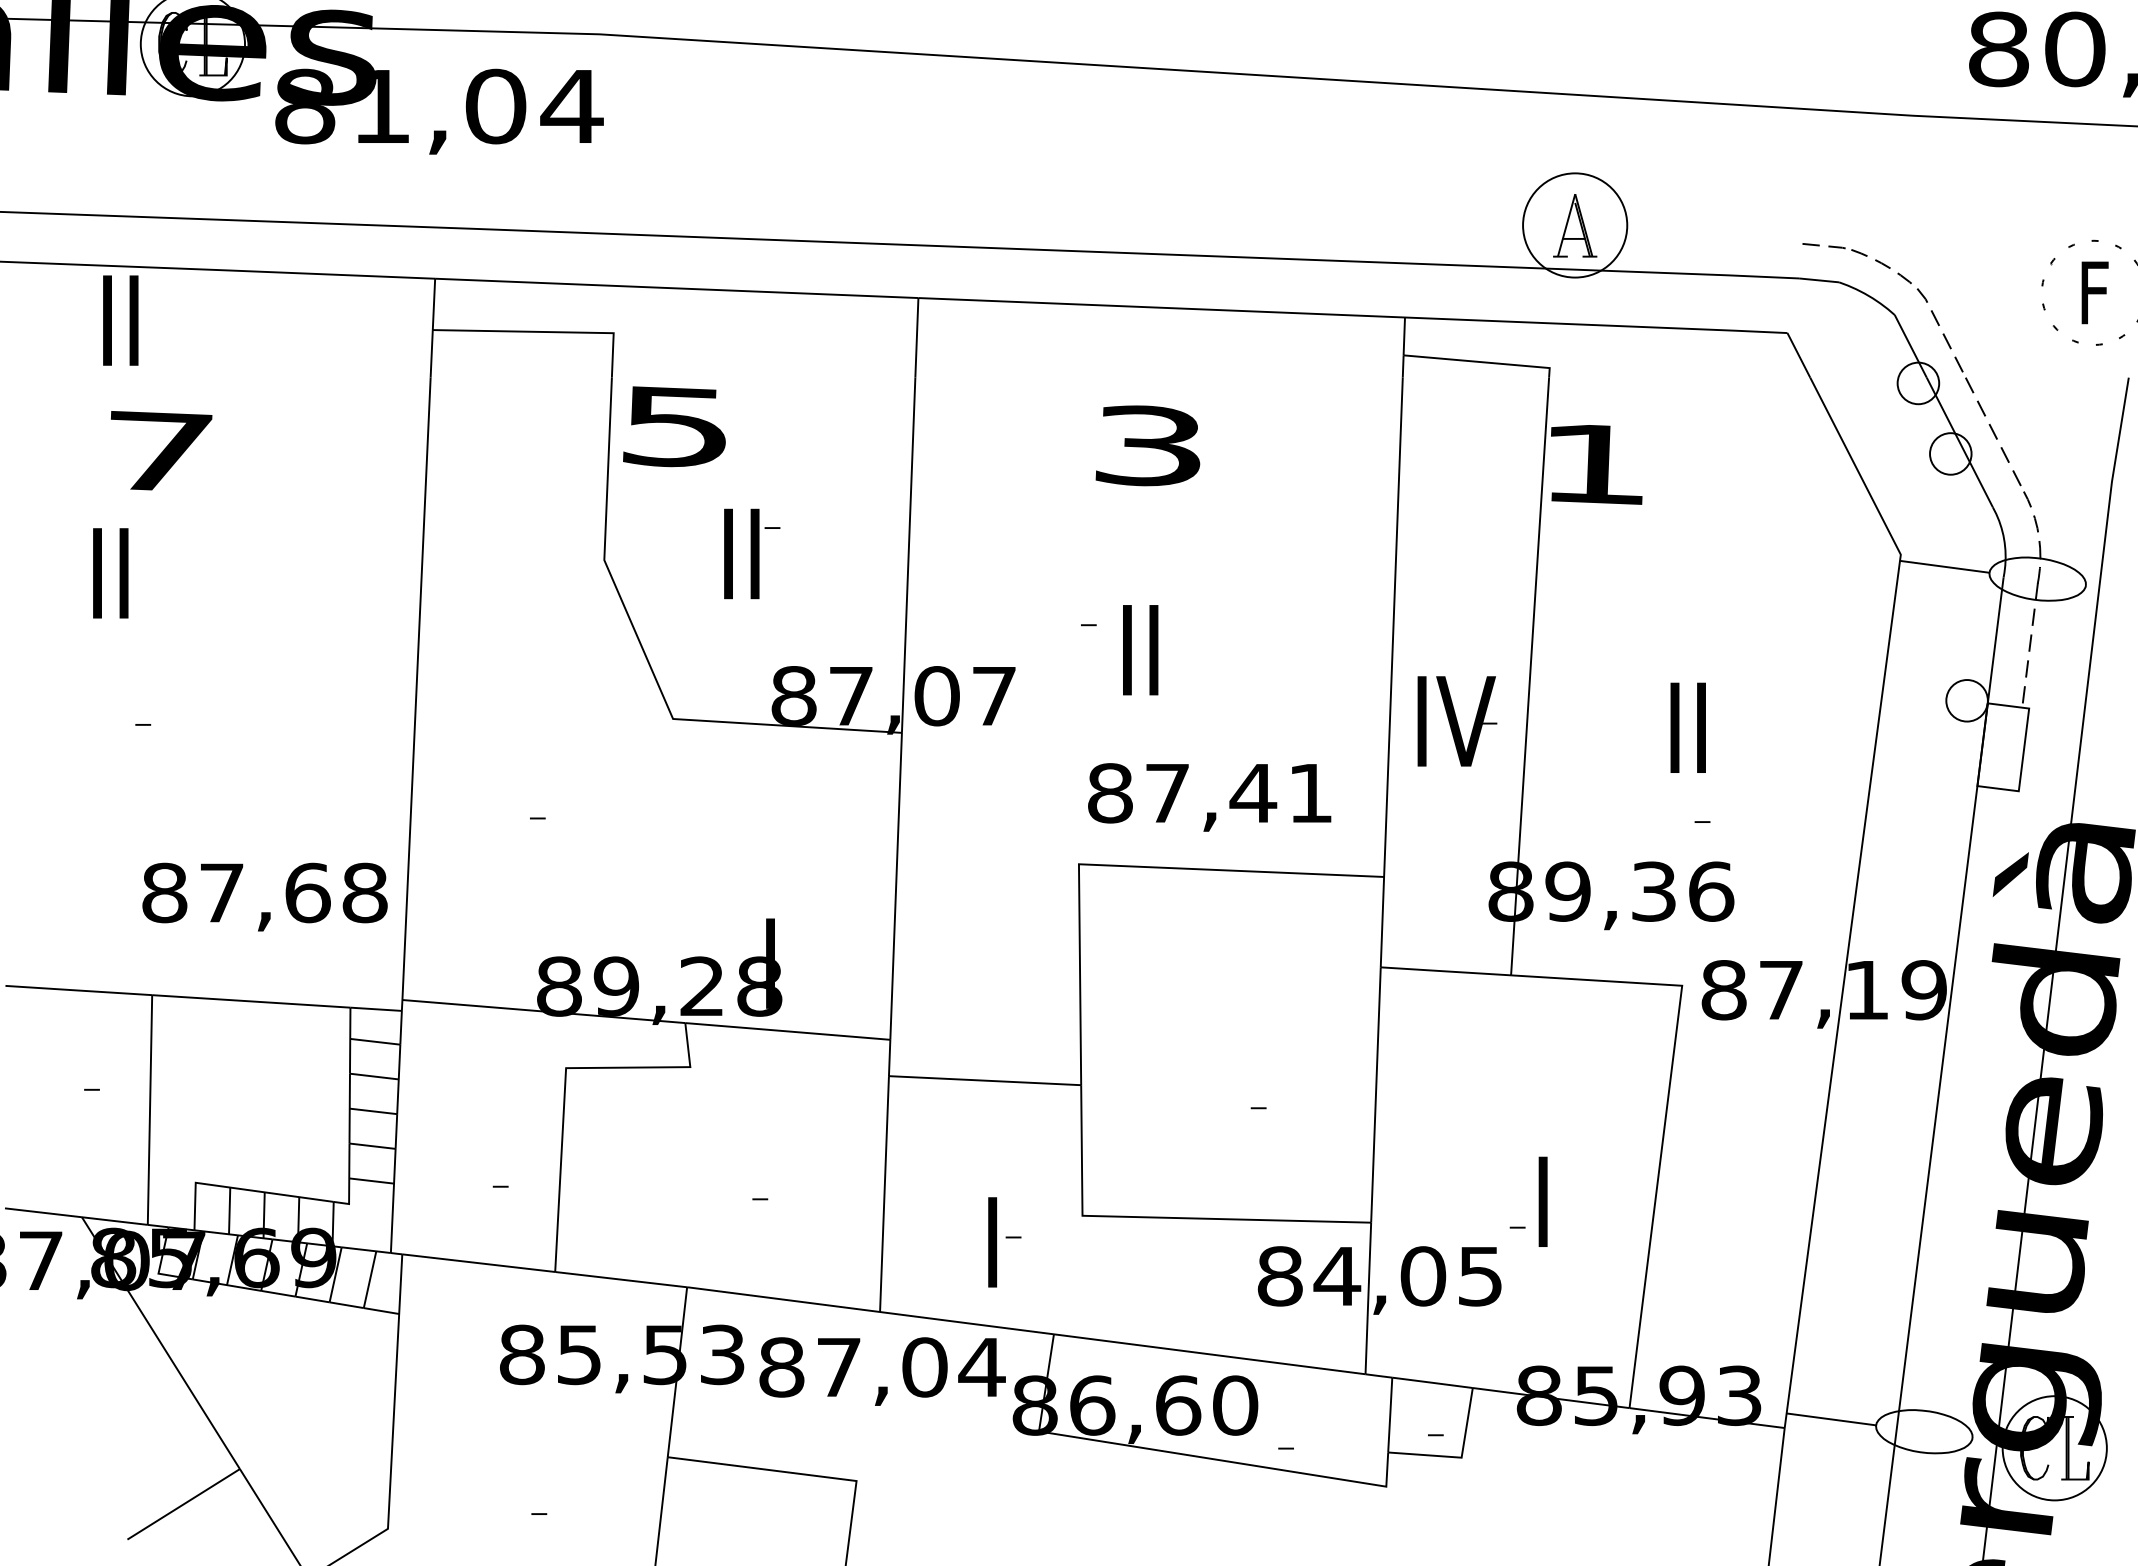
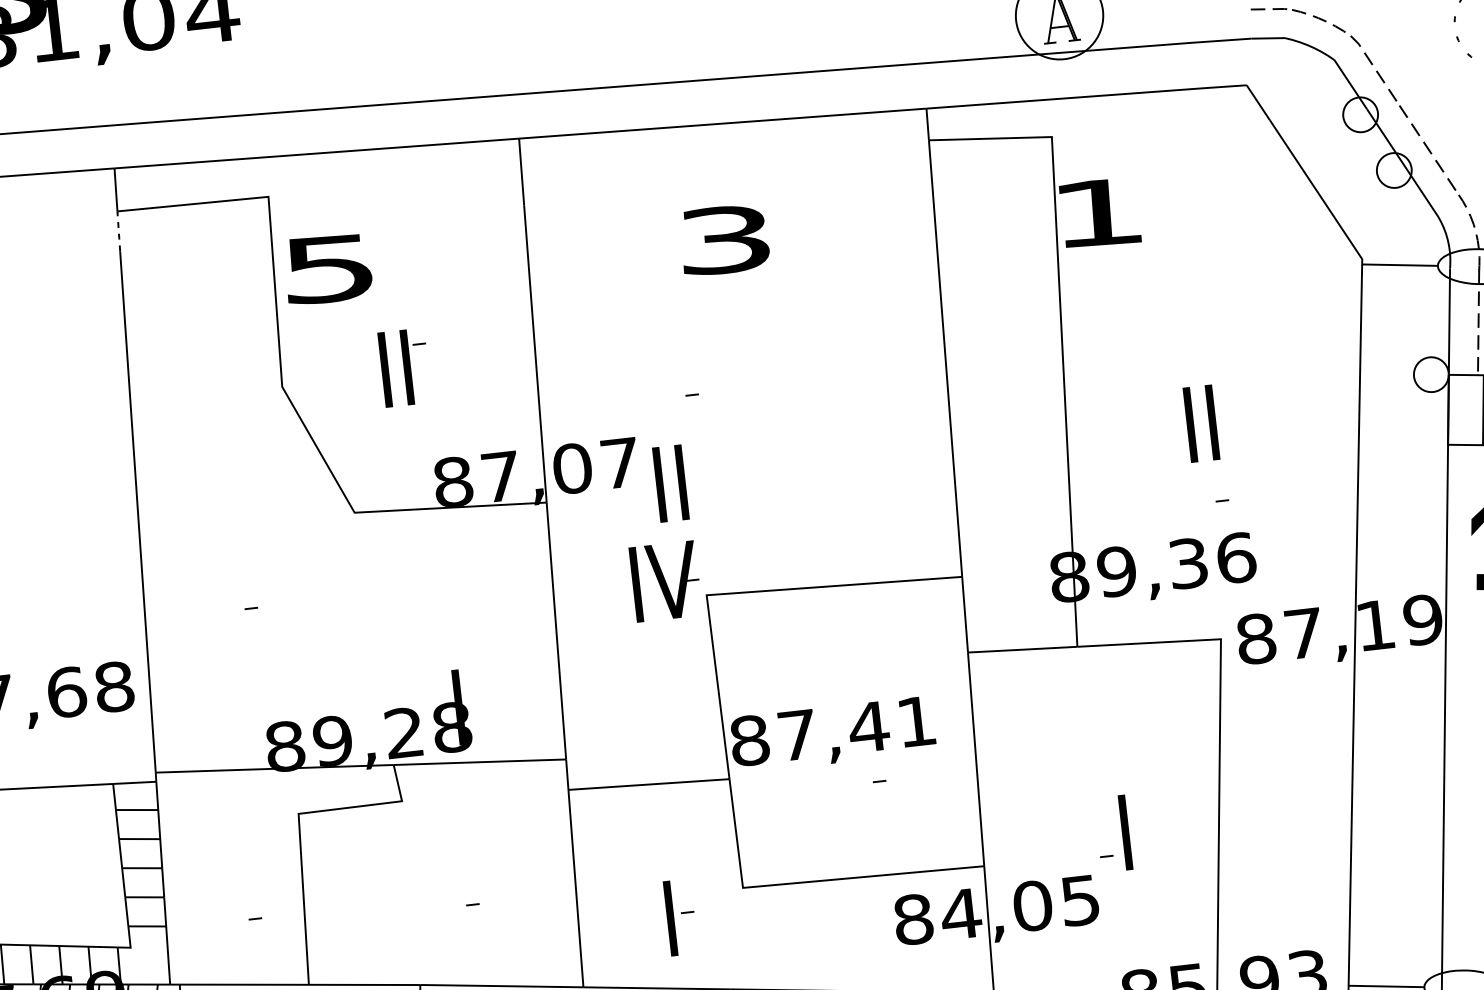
line: (431, 353) -> (118, 231), solid -> dashed
text: (1140, 650) -> (670, 483), moved
part: (1457, 721) -> (665, 581), moved
text: (1209, 797) -> (832, 734), moved

